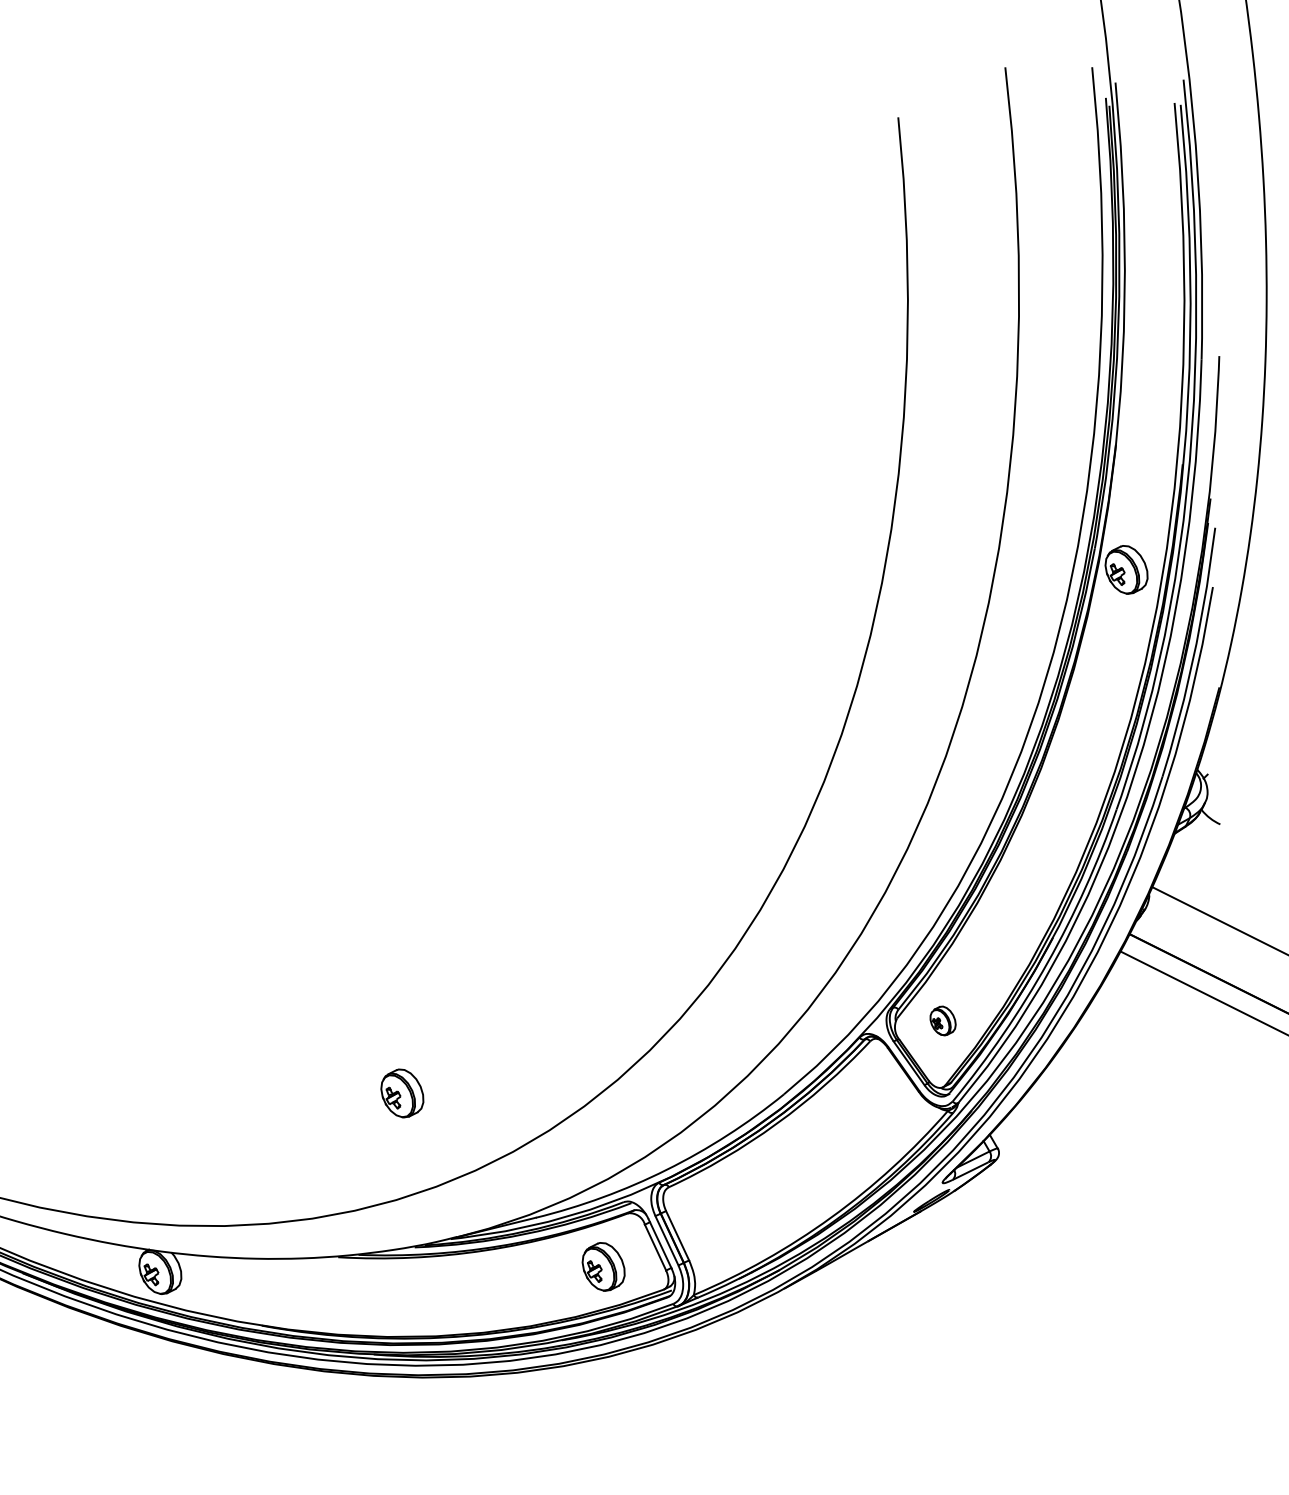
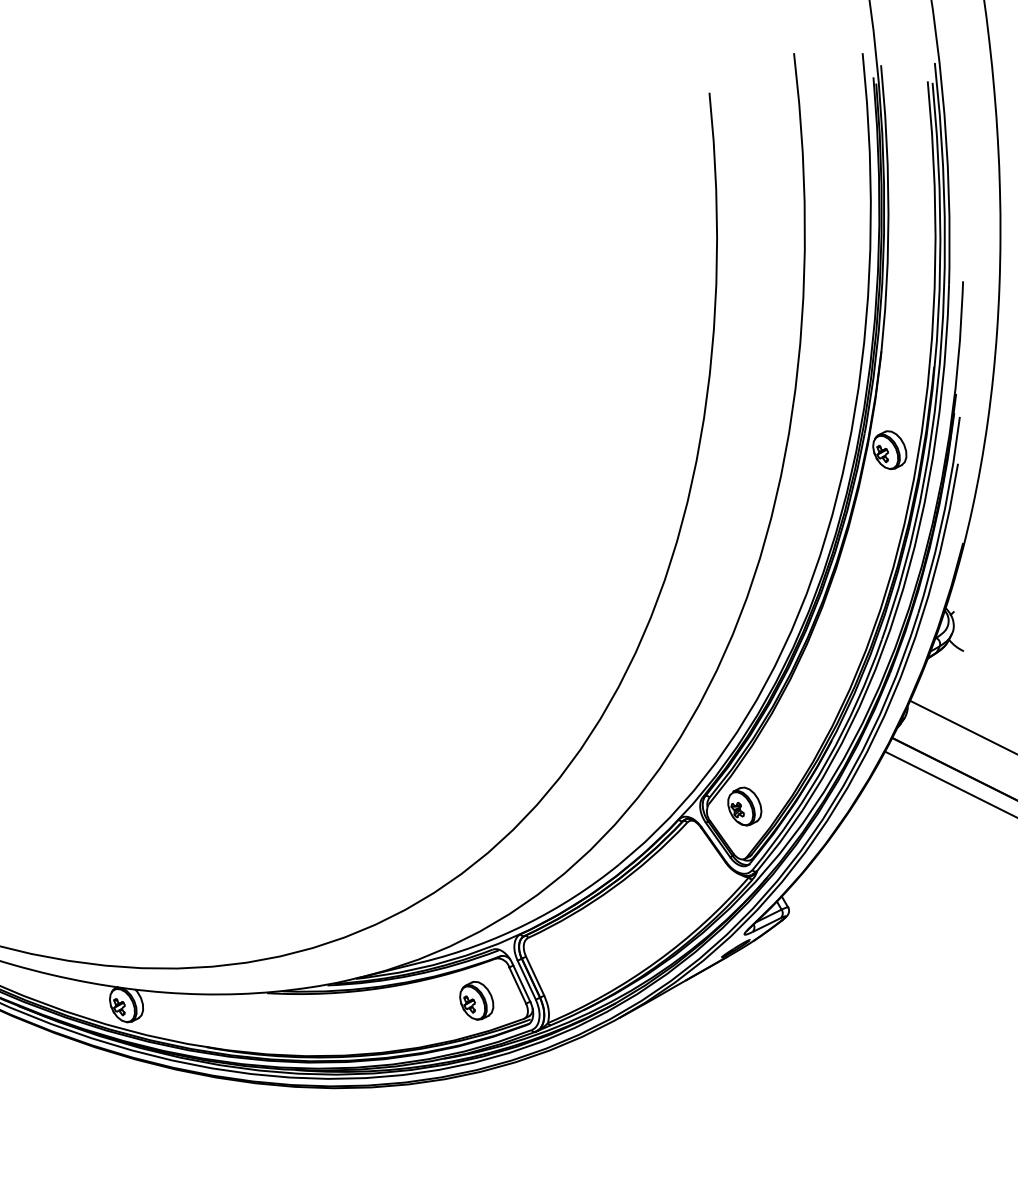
part: (942, 1020) -> (744, 806), size x1.67
part: (402, 1093) -> (317, 863), removed

